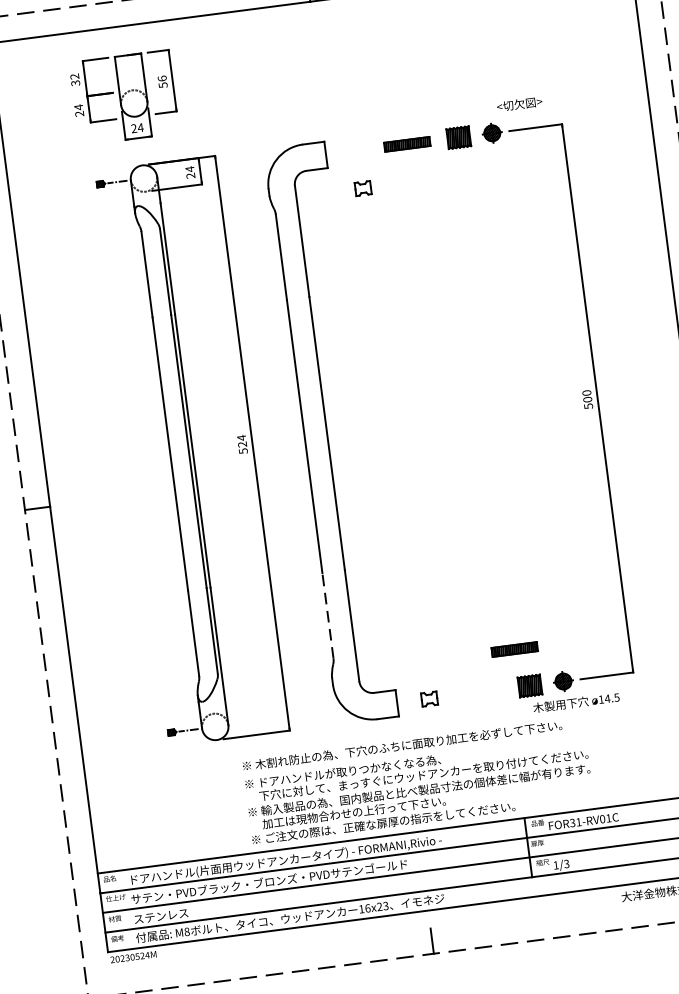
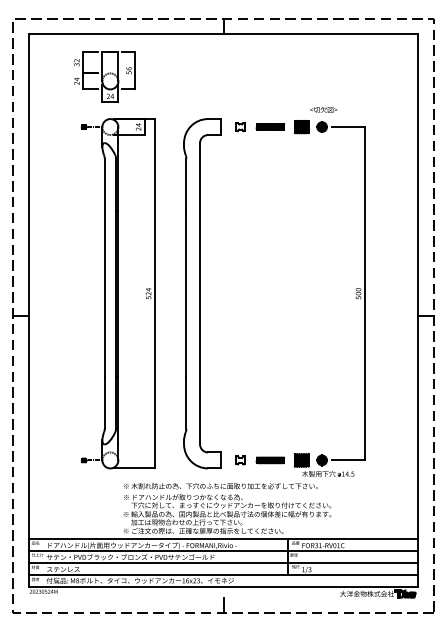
text: (519, 103) -> (323, 109), moved
part: (363, 189) -> (240, 127), moved
line: (328, 615) -> (186, 402), dashed -> solid
part: (513, 649) -> (269, 460), moved

